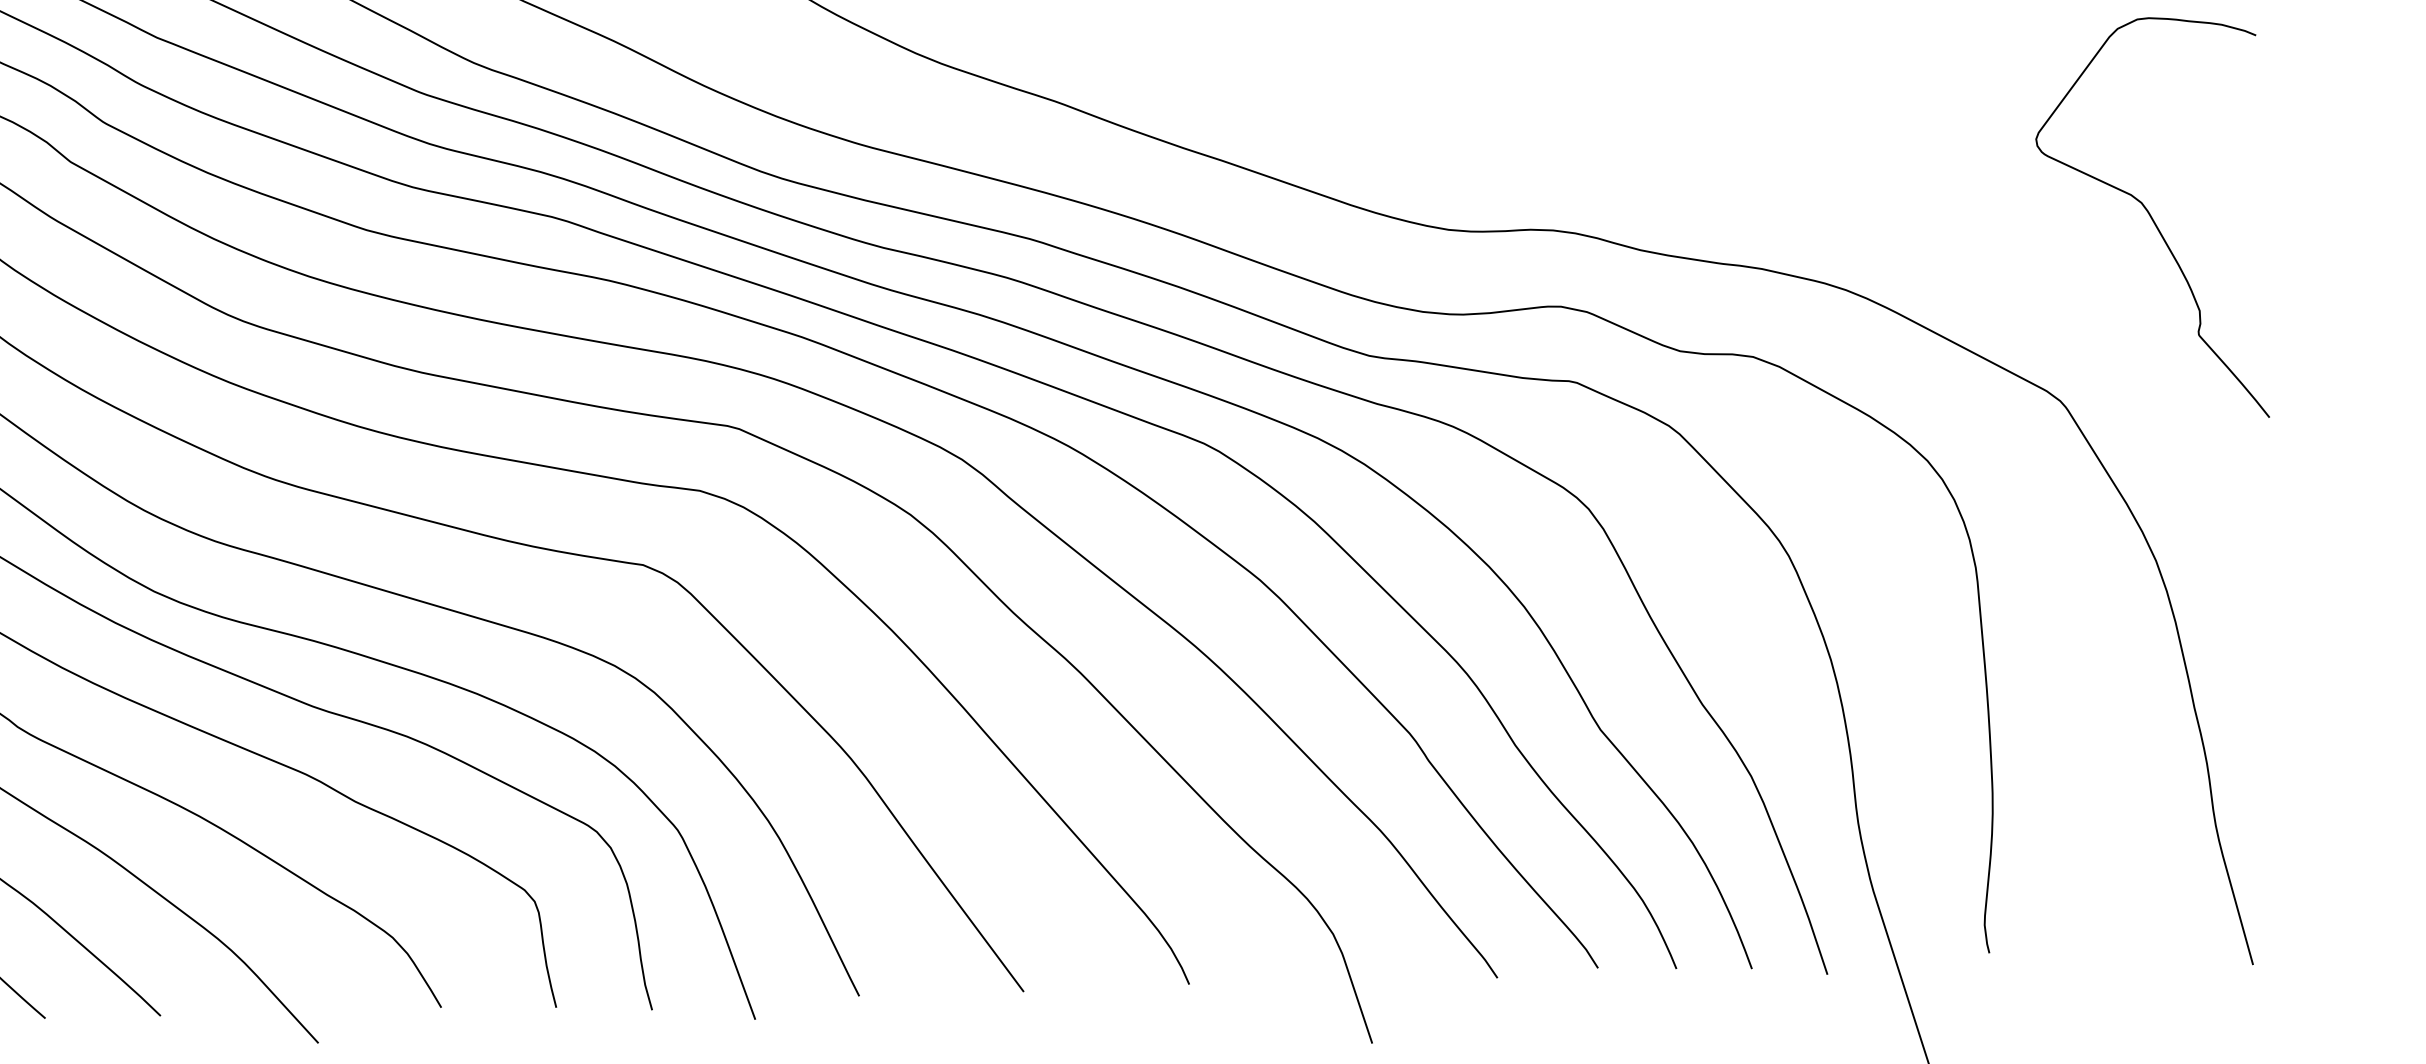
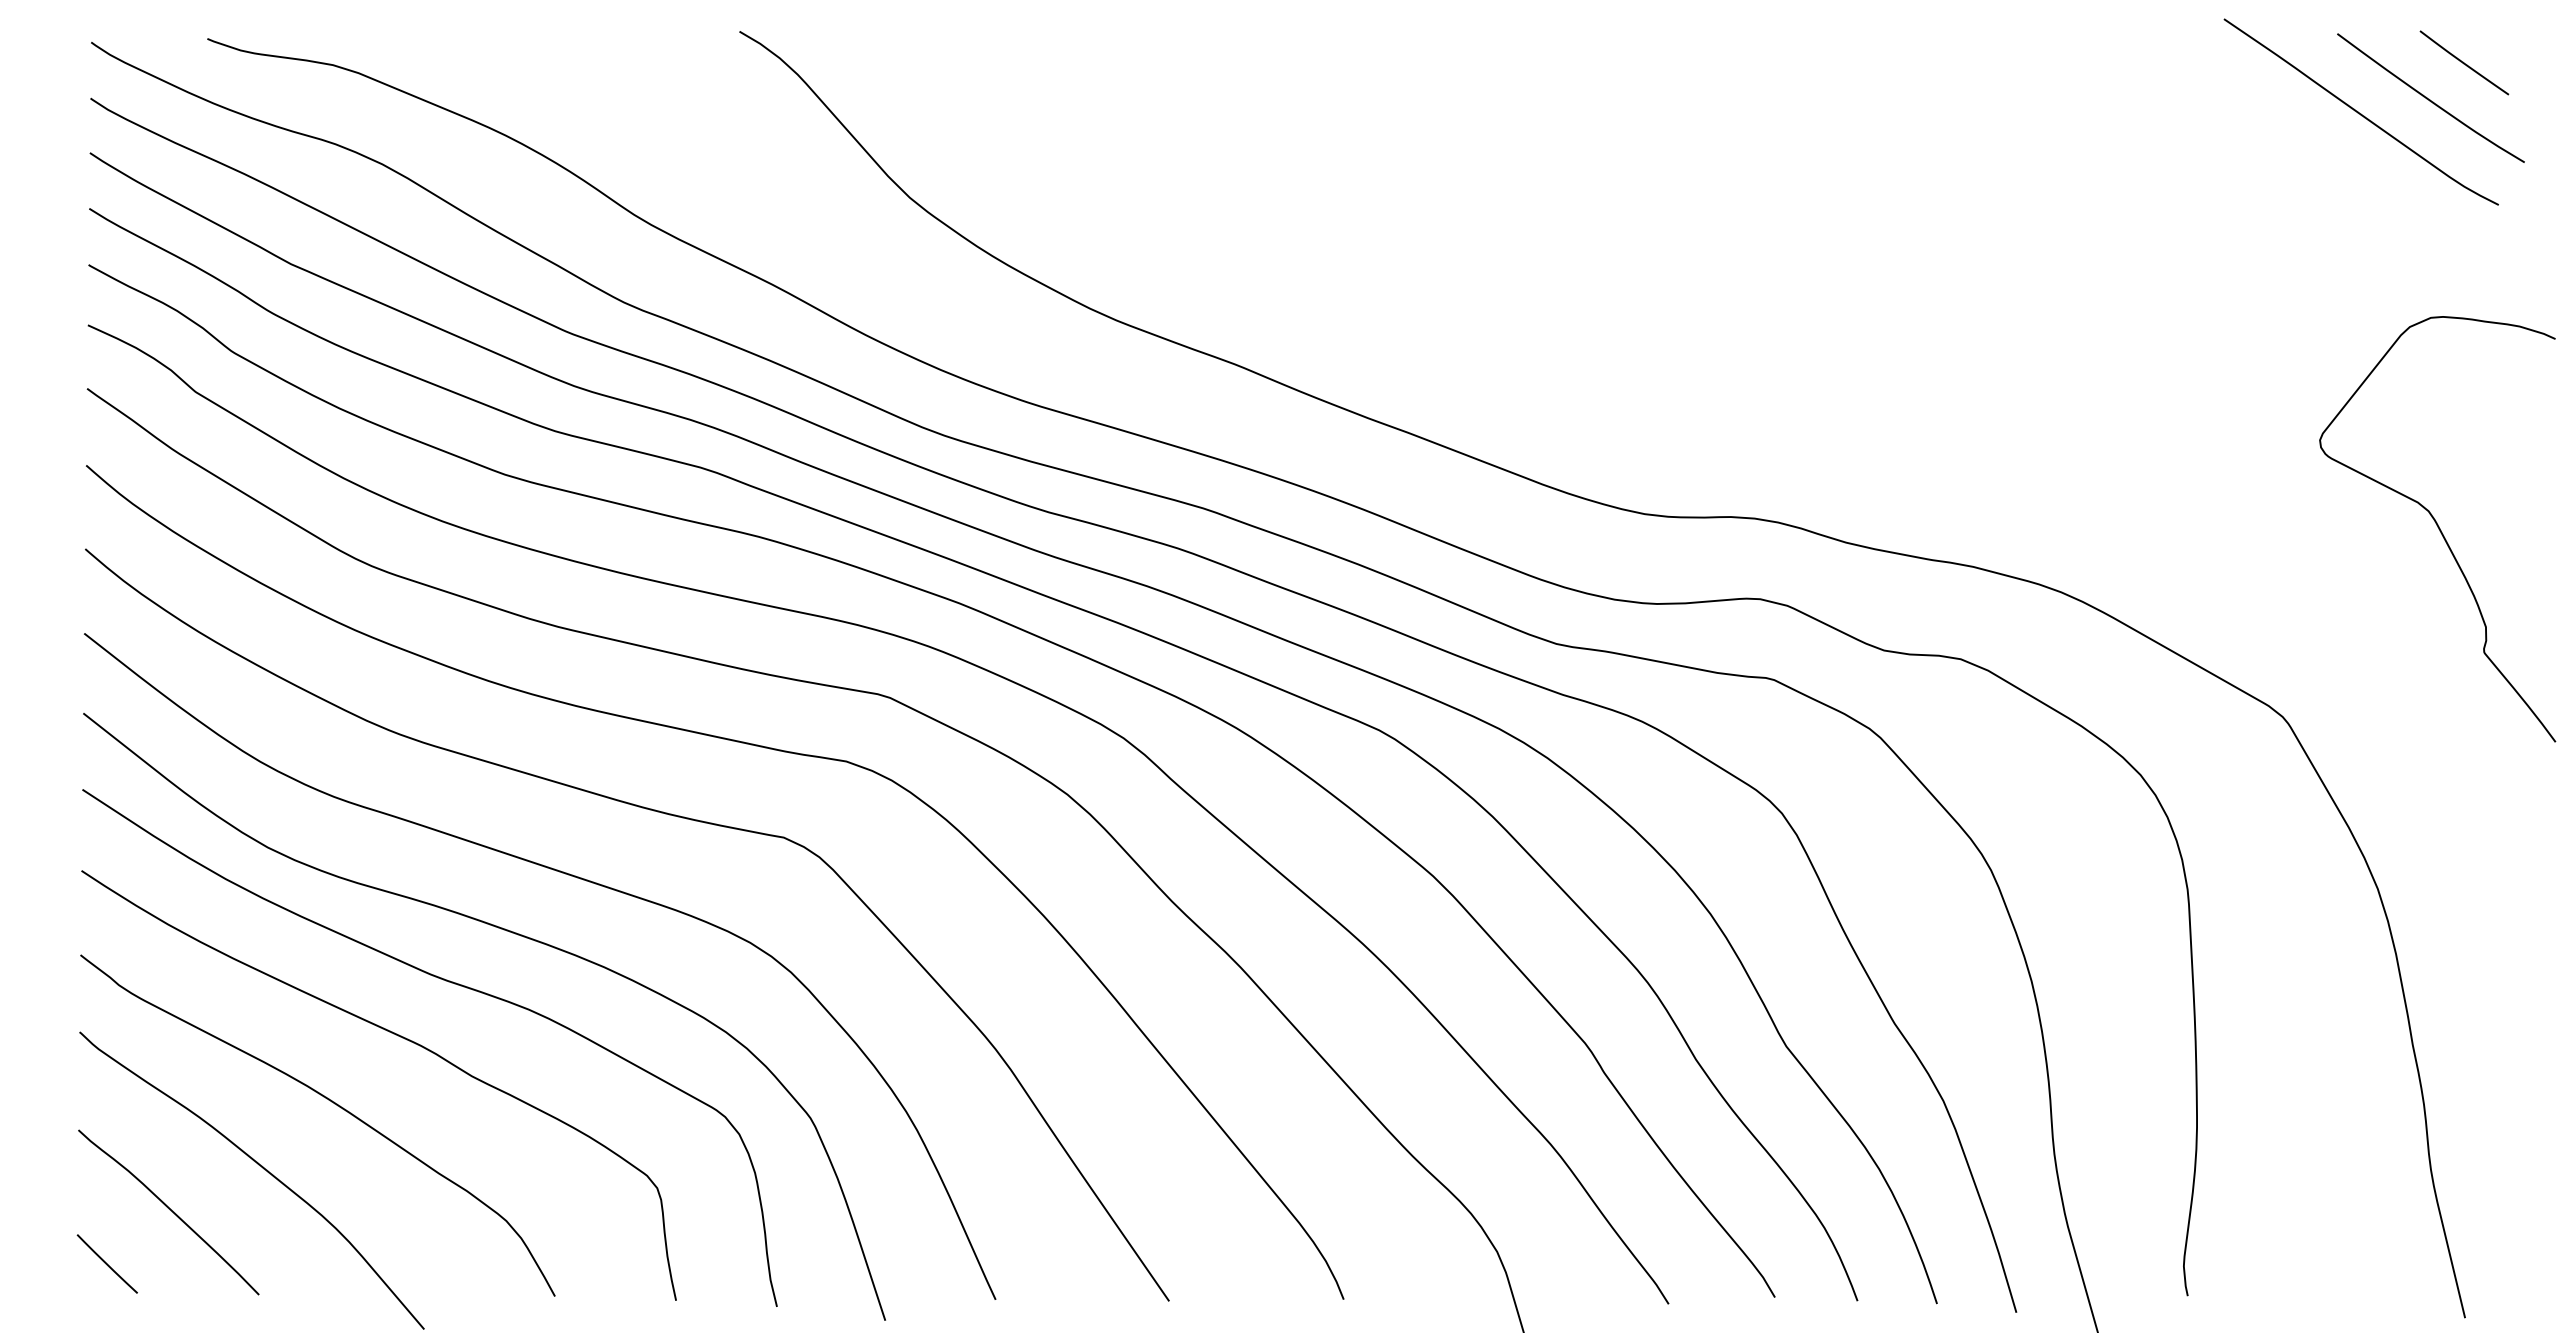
curve: (2151, 219) -> (2438, 529), moved

